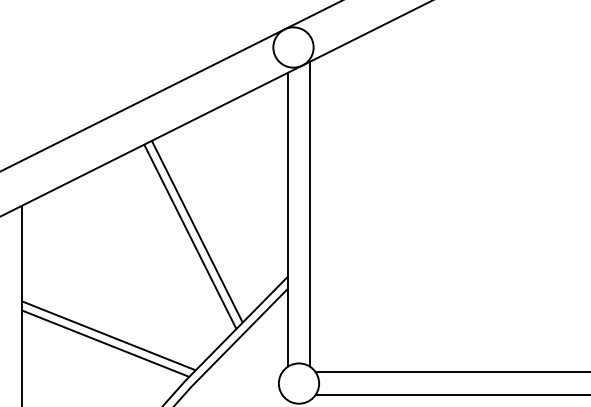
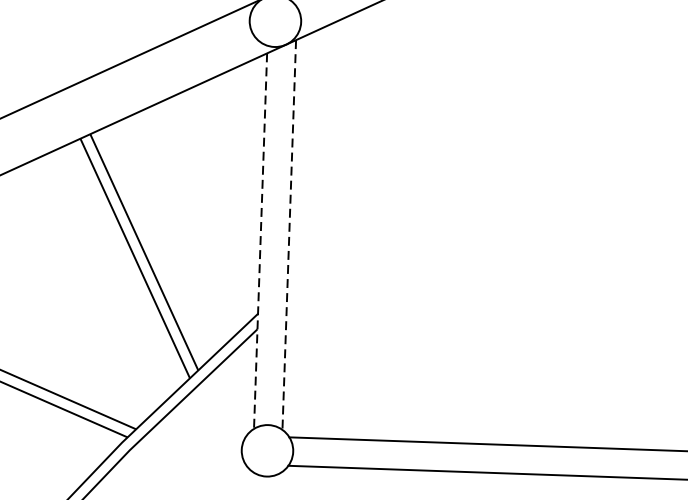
line: (310, 214) -> (289, 235), solid -> dashed
line: (287, 219) -> (260, 240), solid -> dashed

